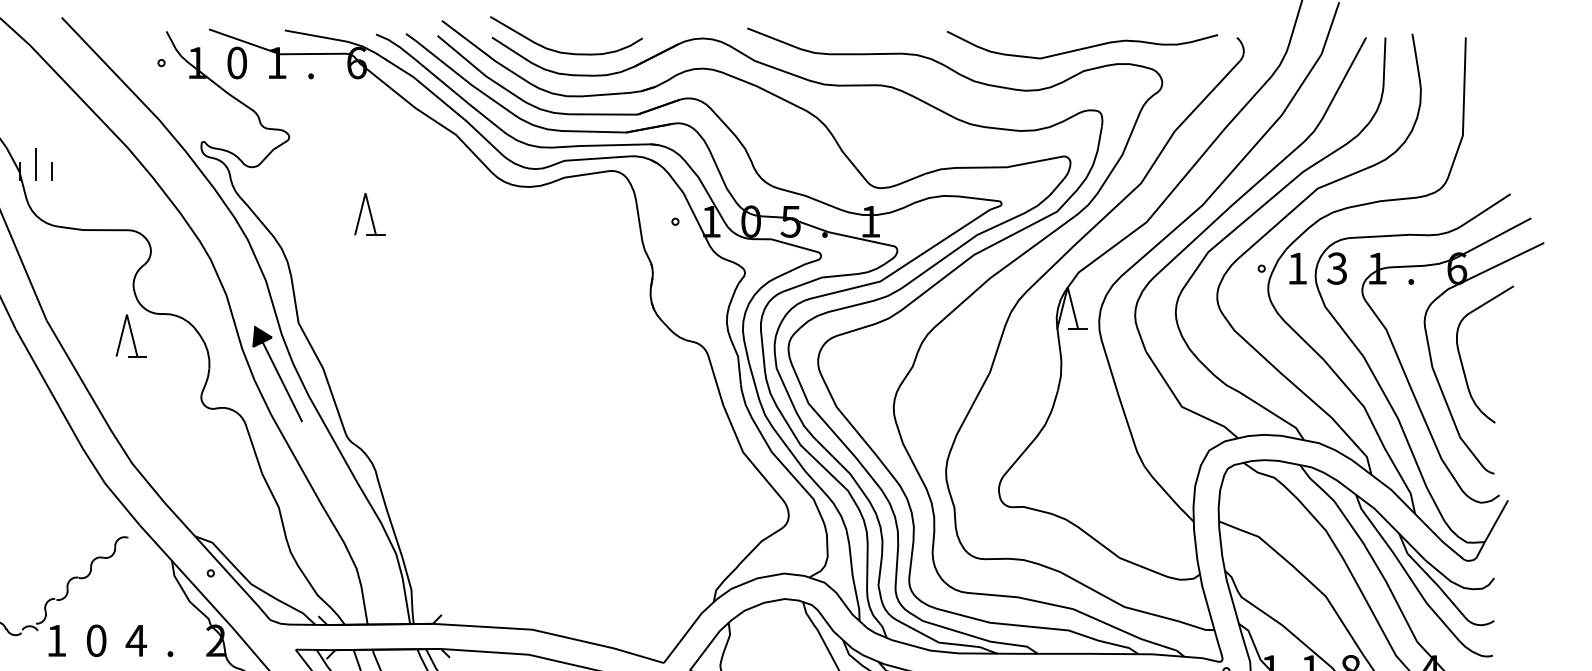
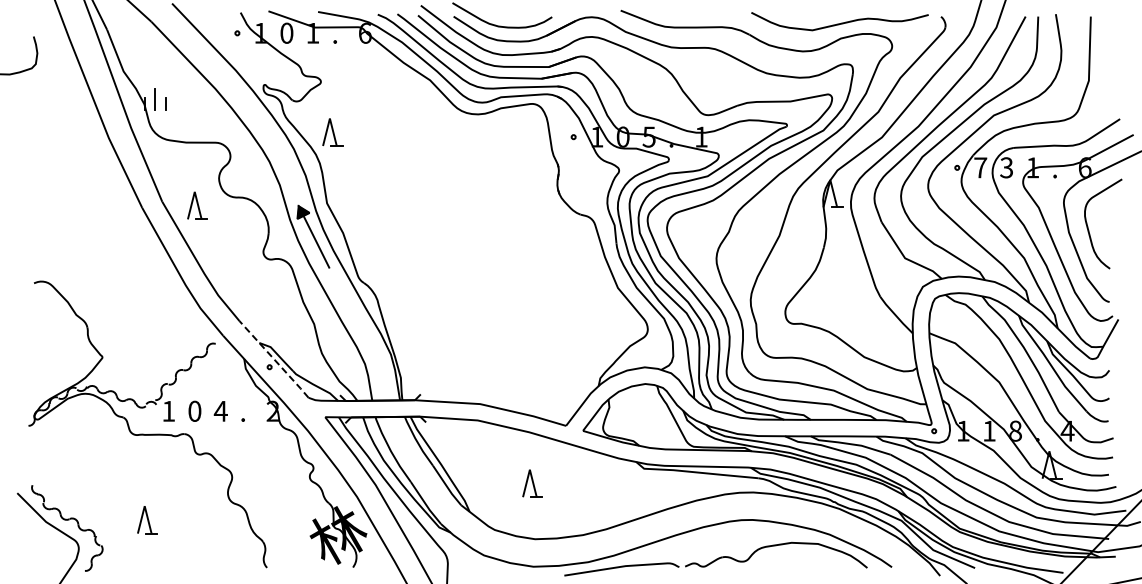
part: (369, 214) -> (332, 132), moved
text: (1297, 268) -> (980, 167), 1 -> 7
part: (131, 335) -> (197, 205), moved
line: (218, 561) -> (274, 359), solid -> dashed

